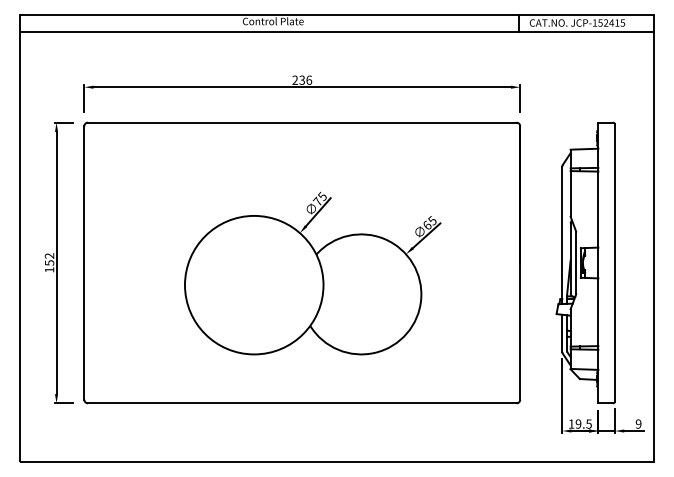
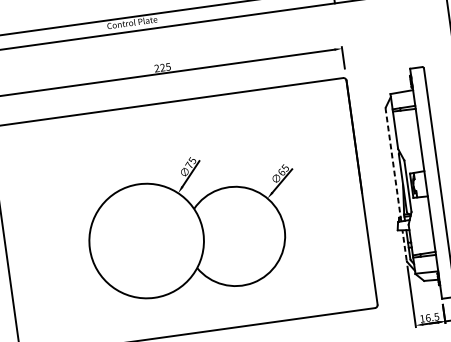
text: (305, 79) -> (165, 66), 236 -> 225
line: (562, 235) -> (393, 165), solid -> dashed
line: (562, 333) -> (404, 245), solid -> dashed
text: (578, 423) -> (428, 317), 19.5 -> 16.5

